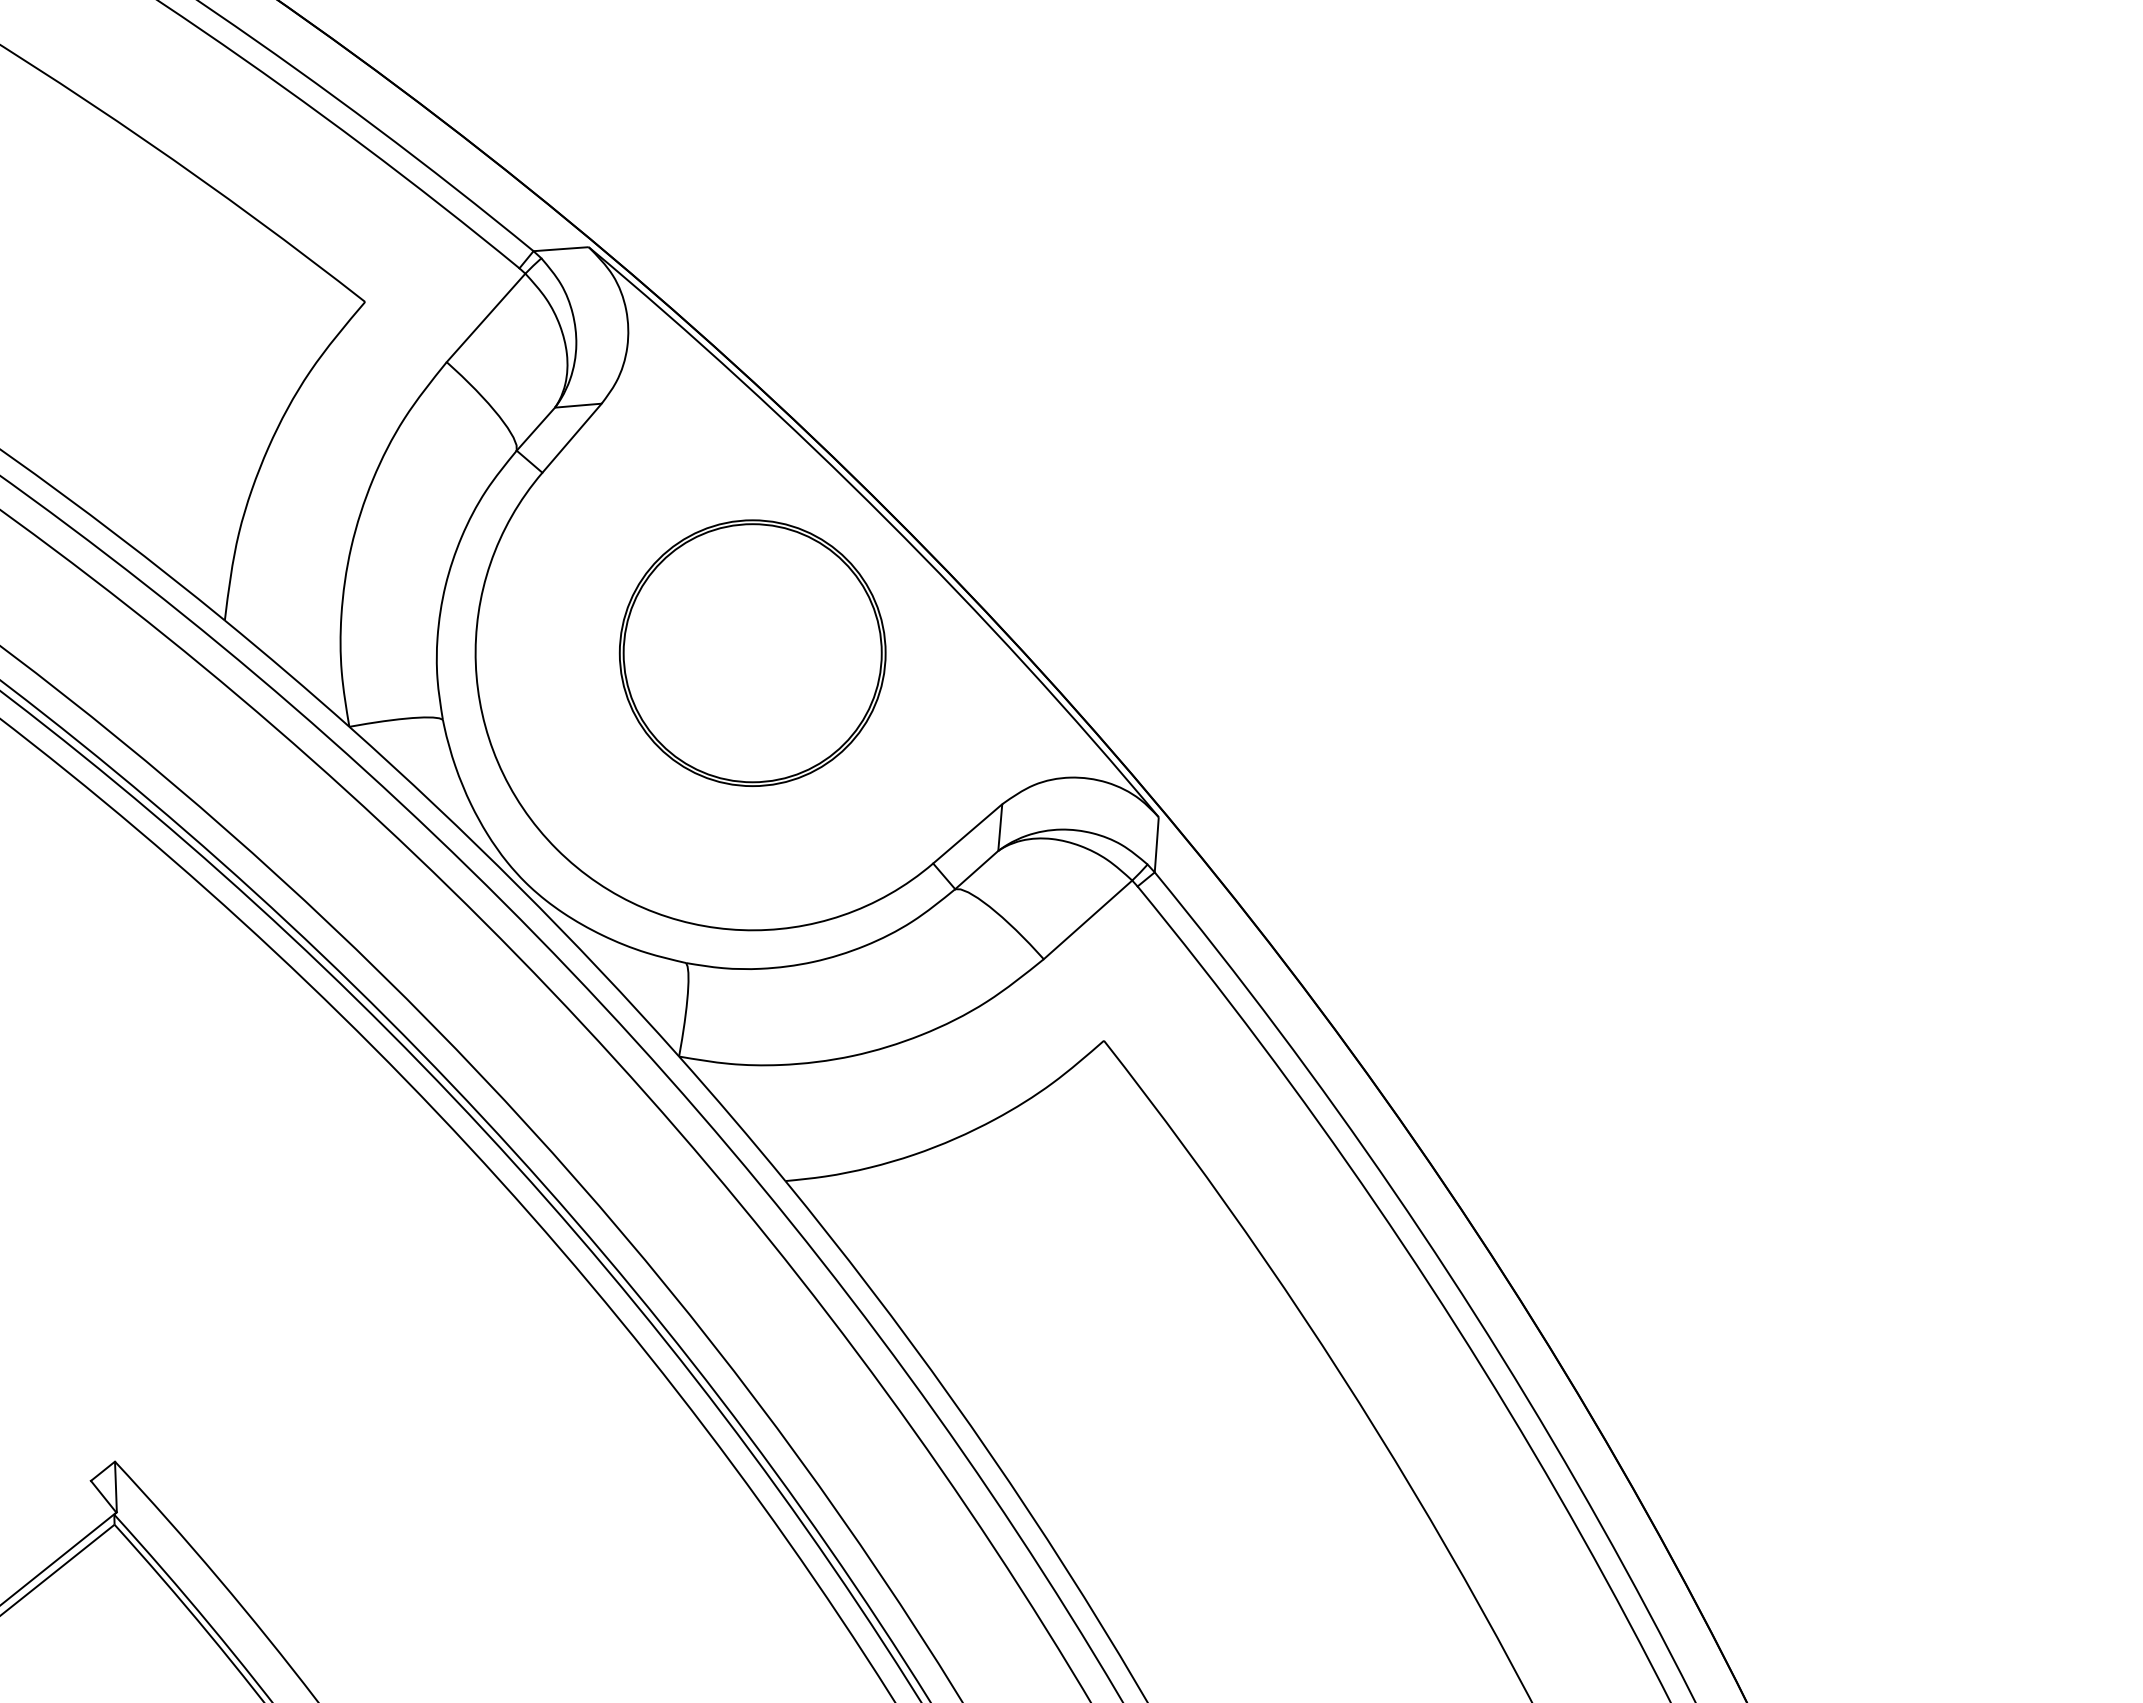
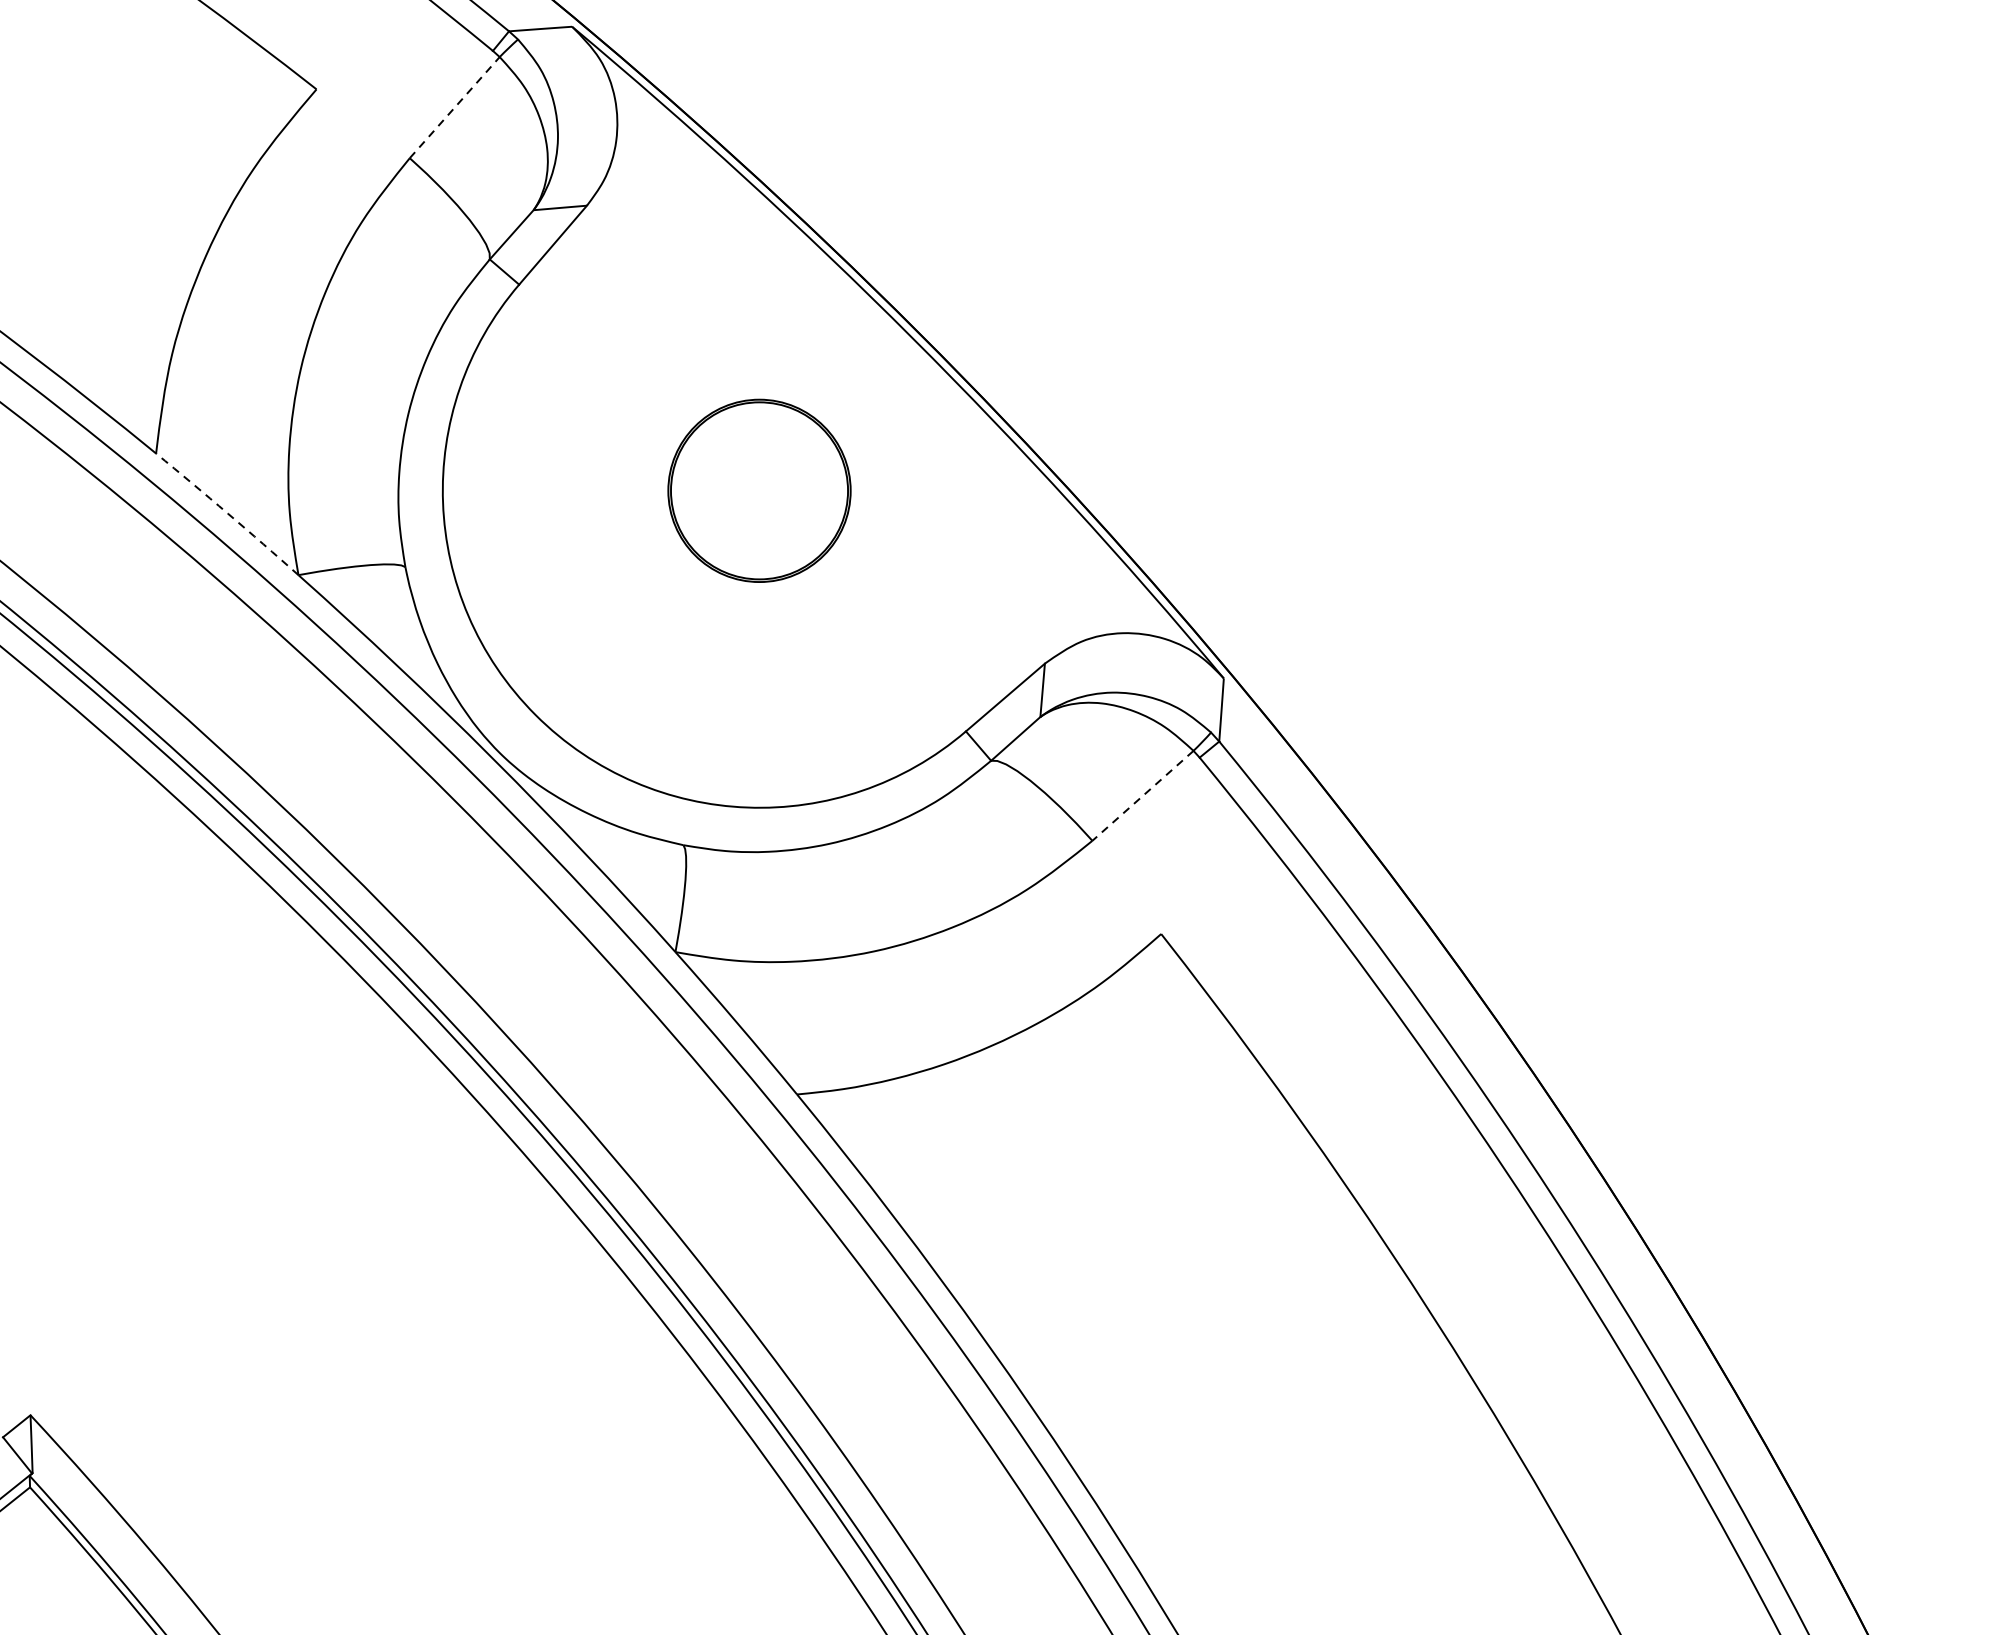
line: (486, 317) -> (455, 107), solid -> dashed
part: (752, 652) -> (759, 490), size x0.6
arc: (287, 673) -> (227, 514), solid -> dashed
line: (1087, 920) -> (1142, 796), solid -> dashed

